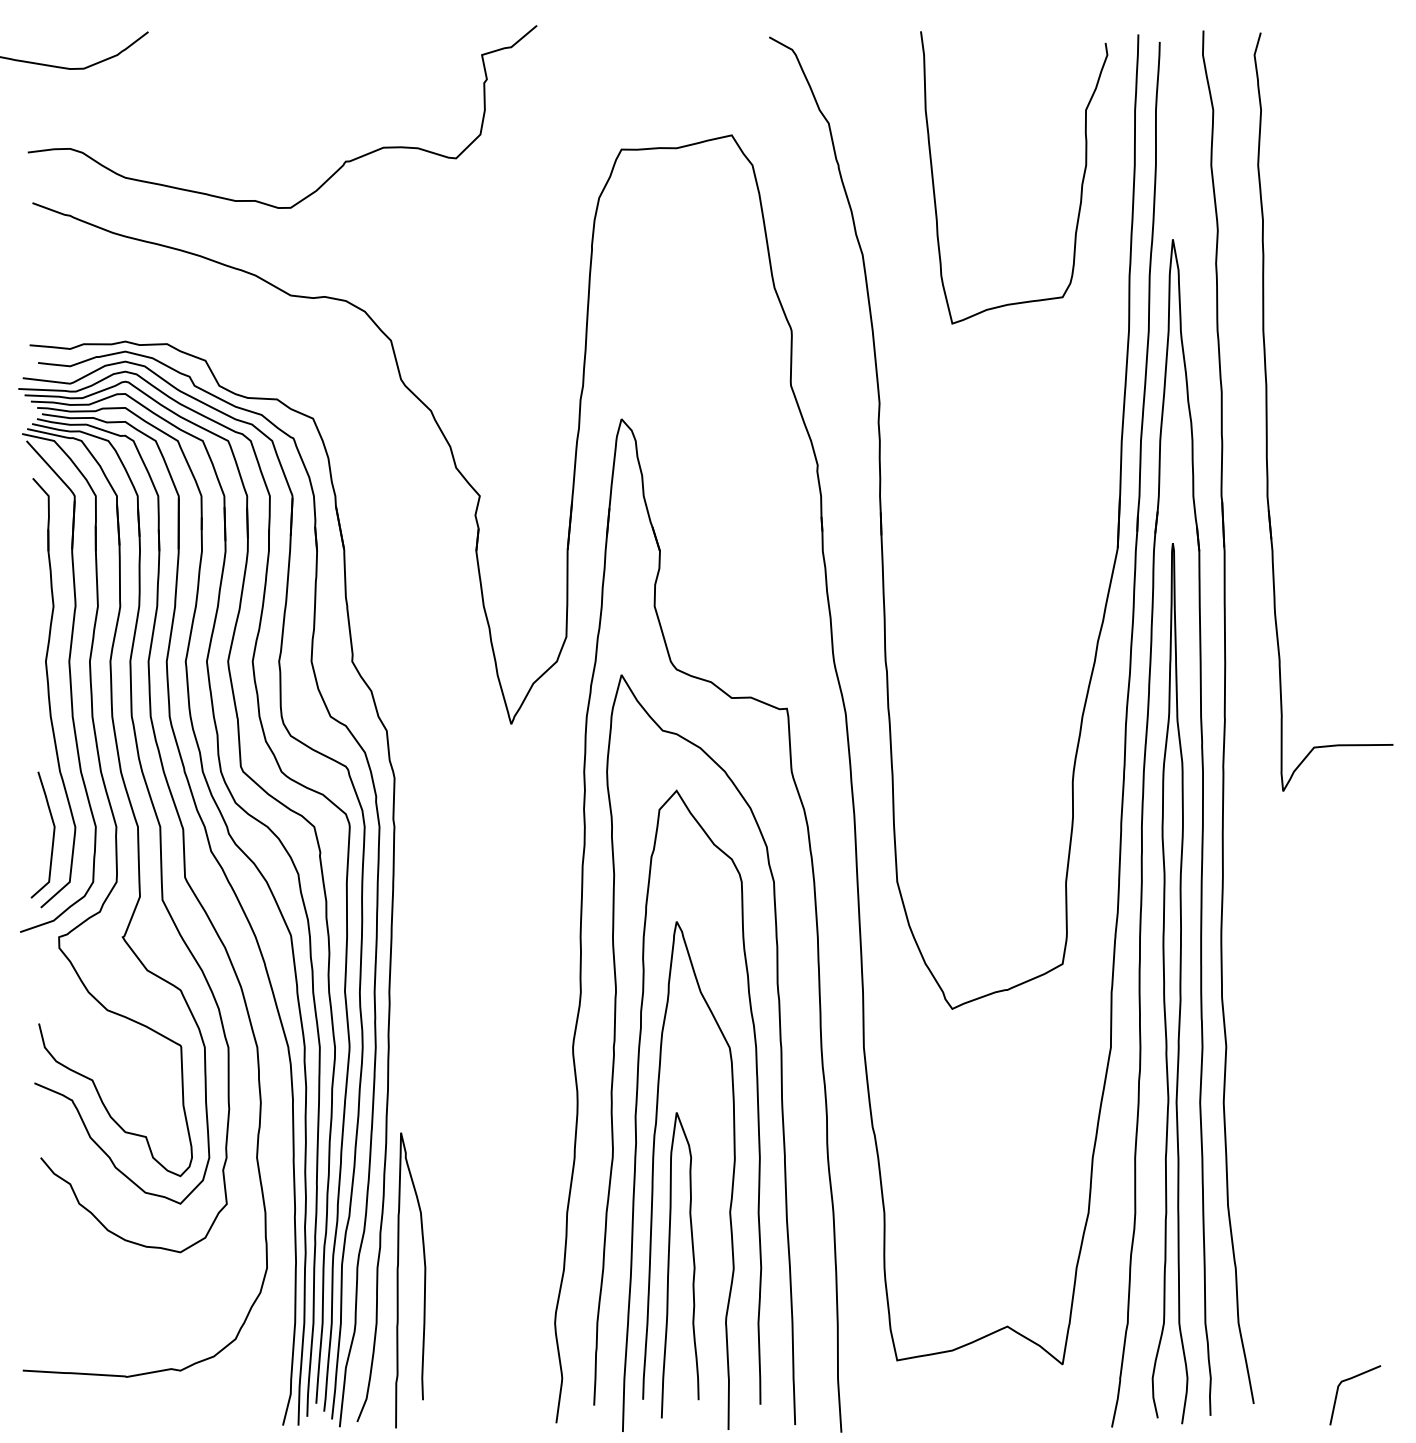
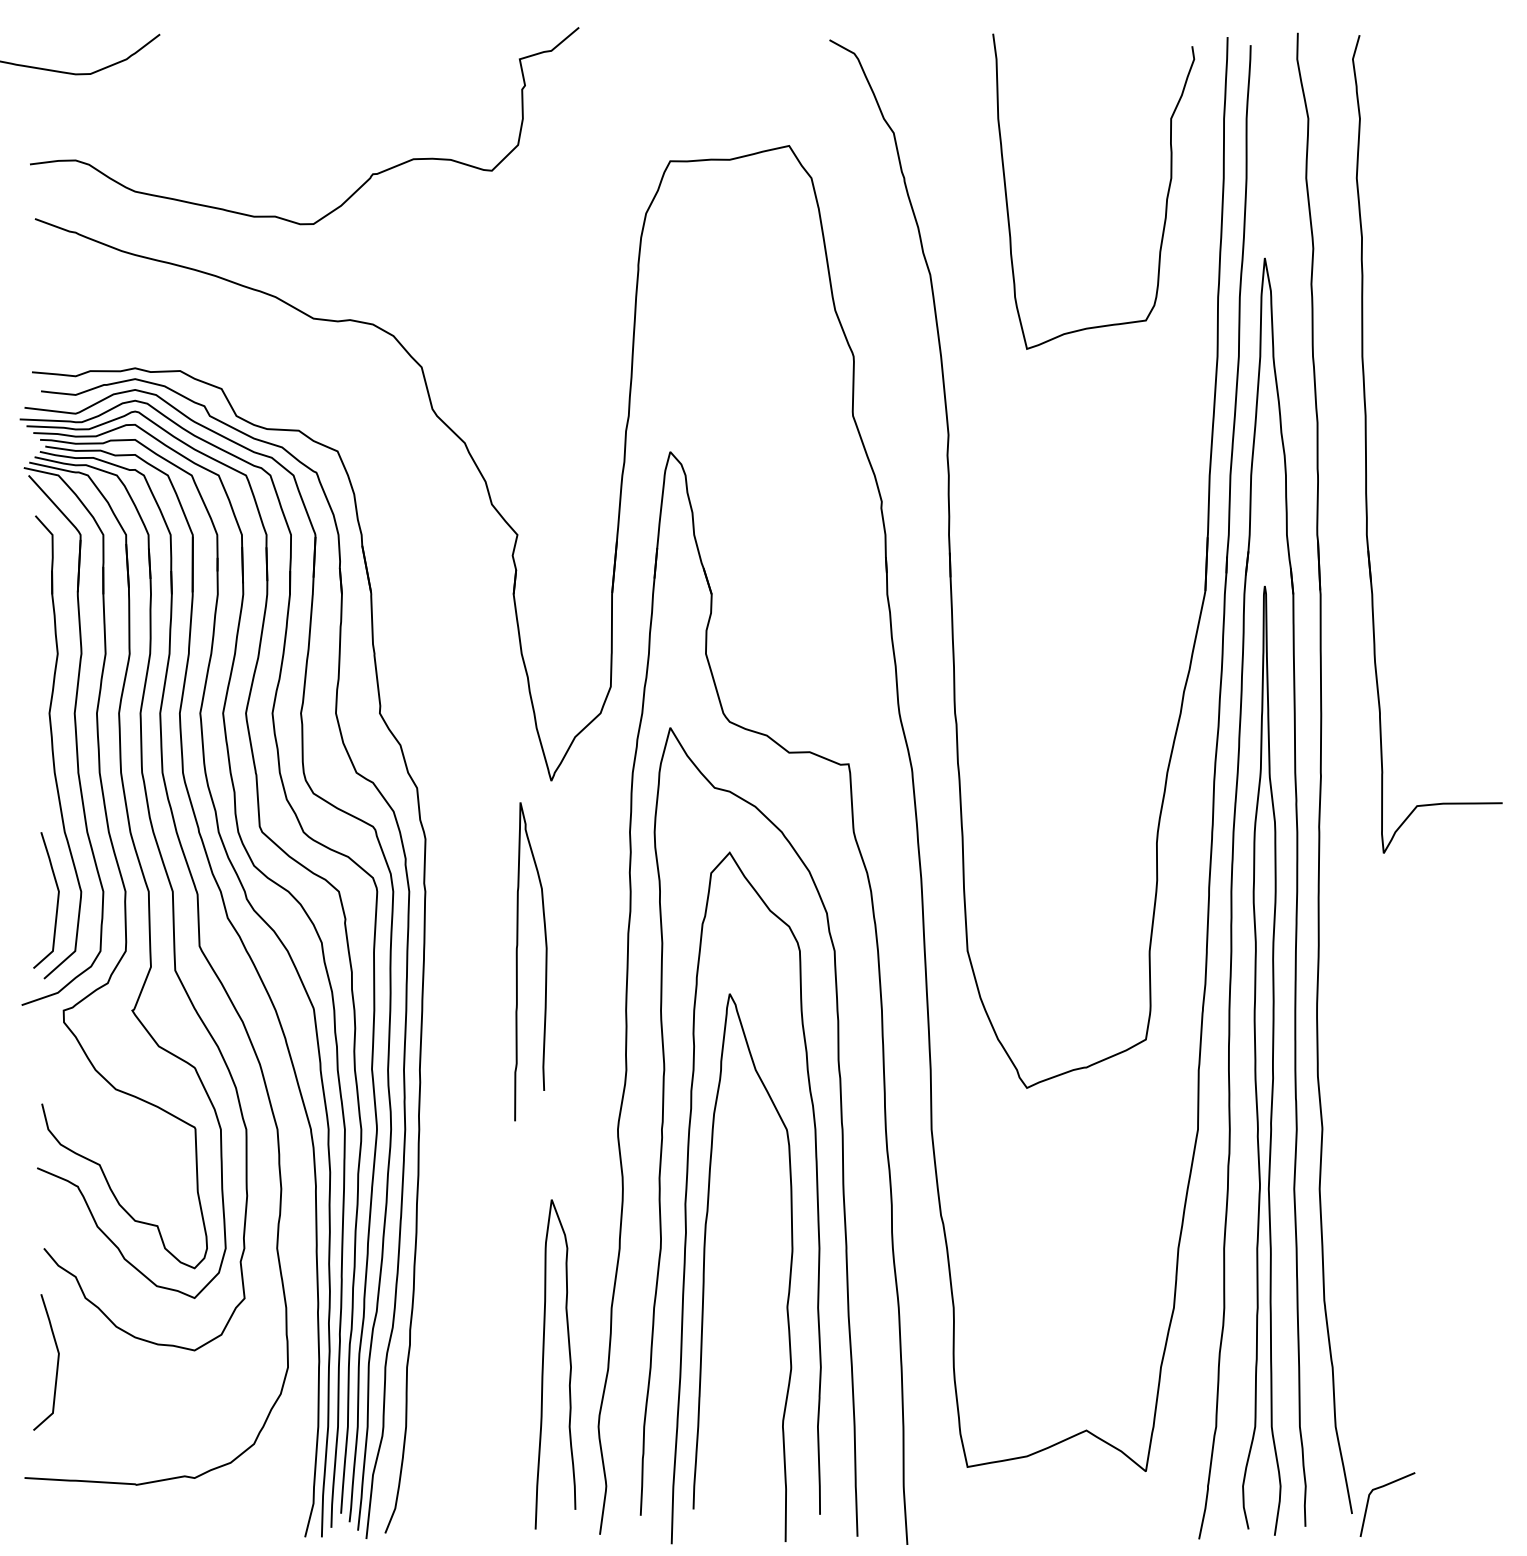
curve: (669, 1265) -> (543, 1364), moved
curve: (52, 1266) -> (56, 1365), added
curve: (398, 1280) -> (517, 961), moved
line: (1351, 1379) -> (1383, 1487), moved

